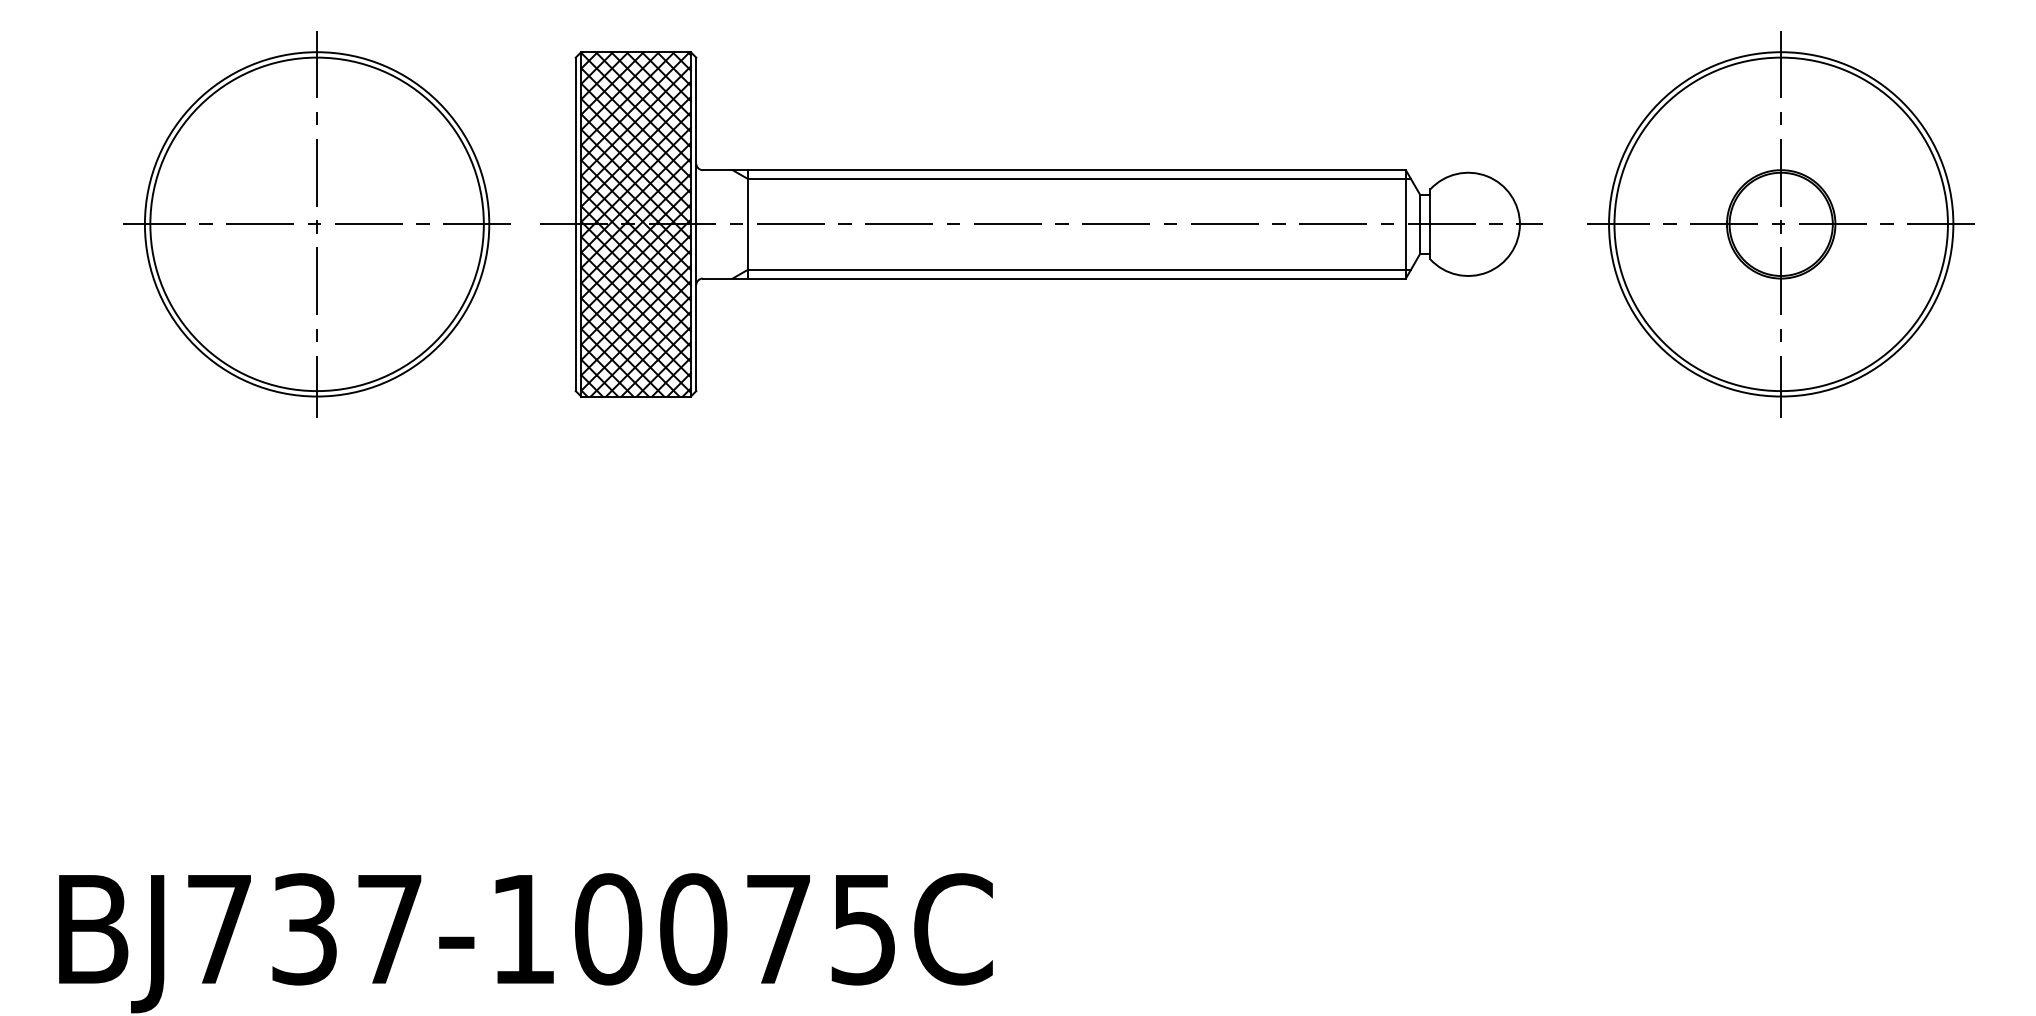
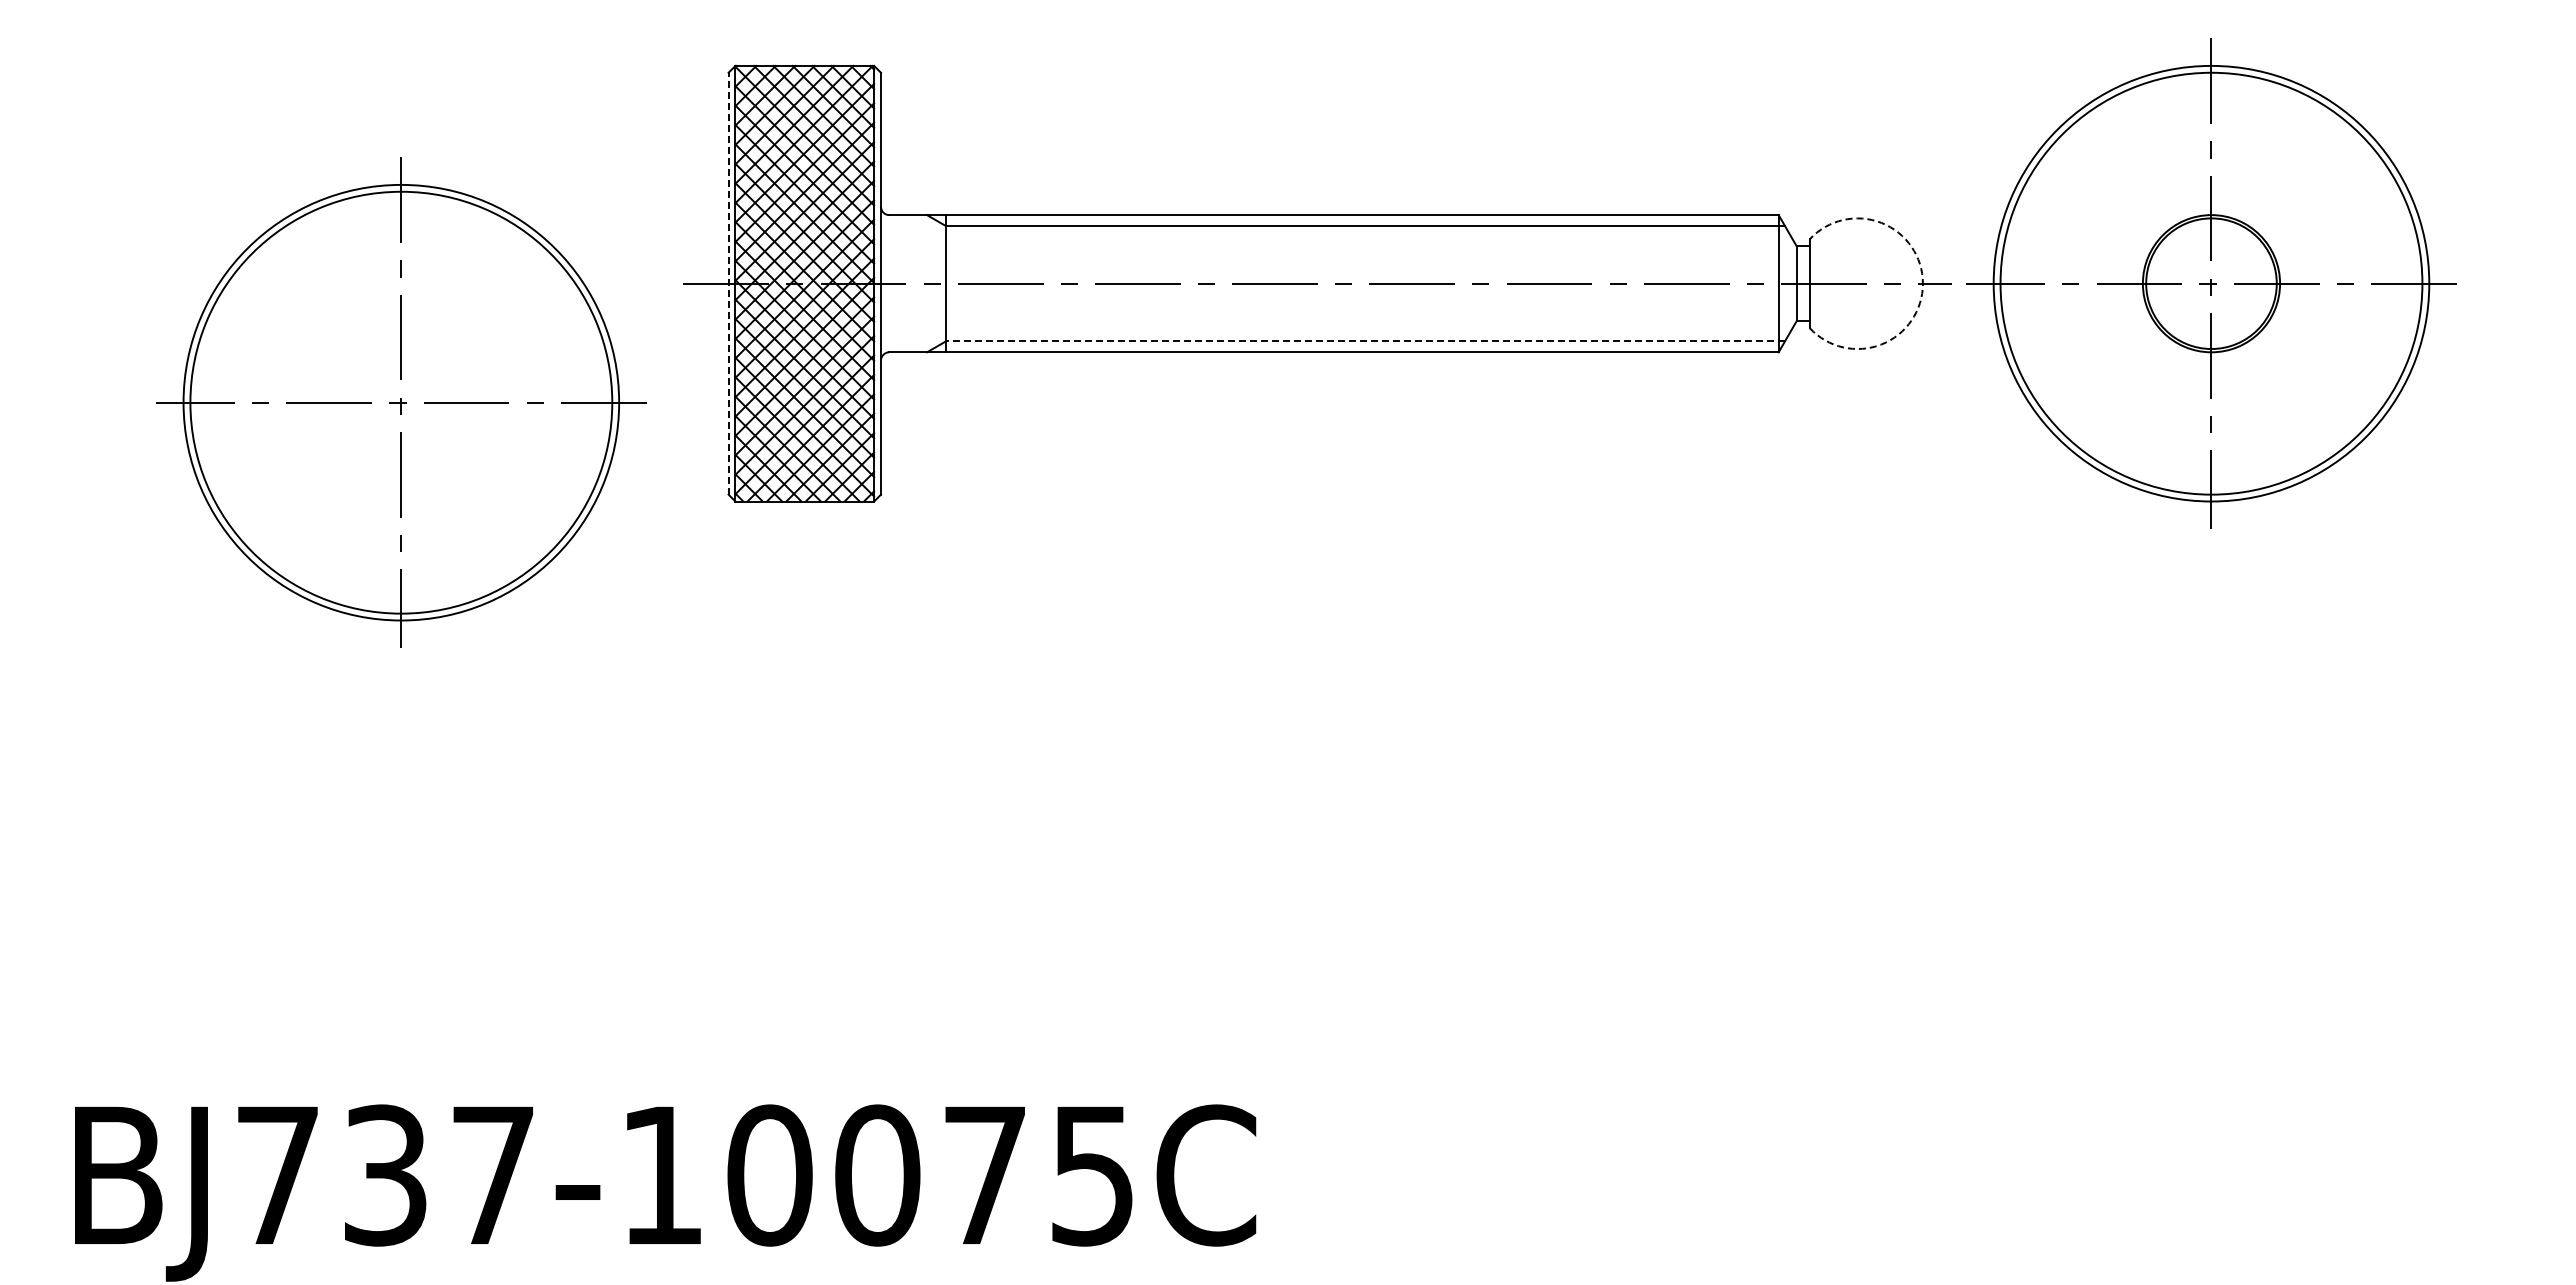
part: (317, 224) -> (401, 402), moved
line: (575, 224) -> (728, 283), solid -> dashed
arc: (1519, 224) -> (1922, 283), solid -> dashed
part: (1781, 224) -> (2211, 283), moved
line: (1079, 270) -> (1365, 341), solid -> dashed

